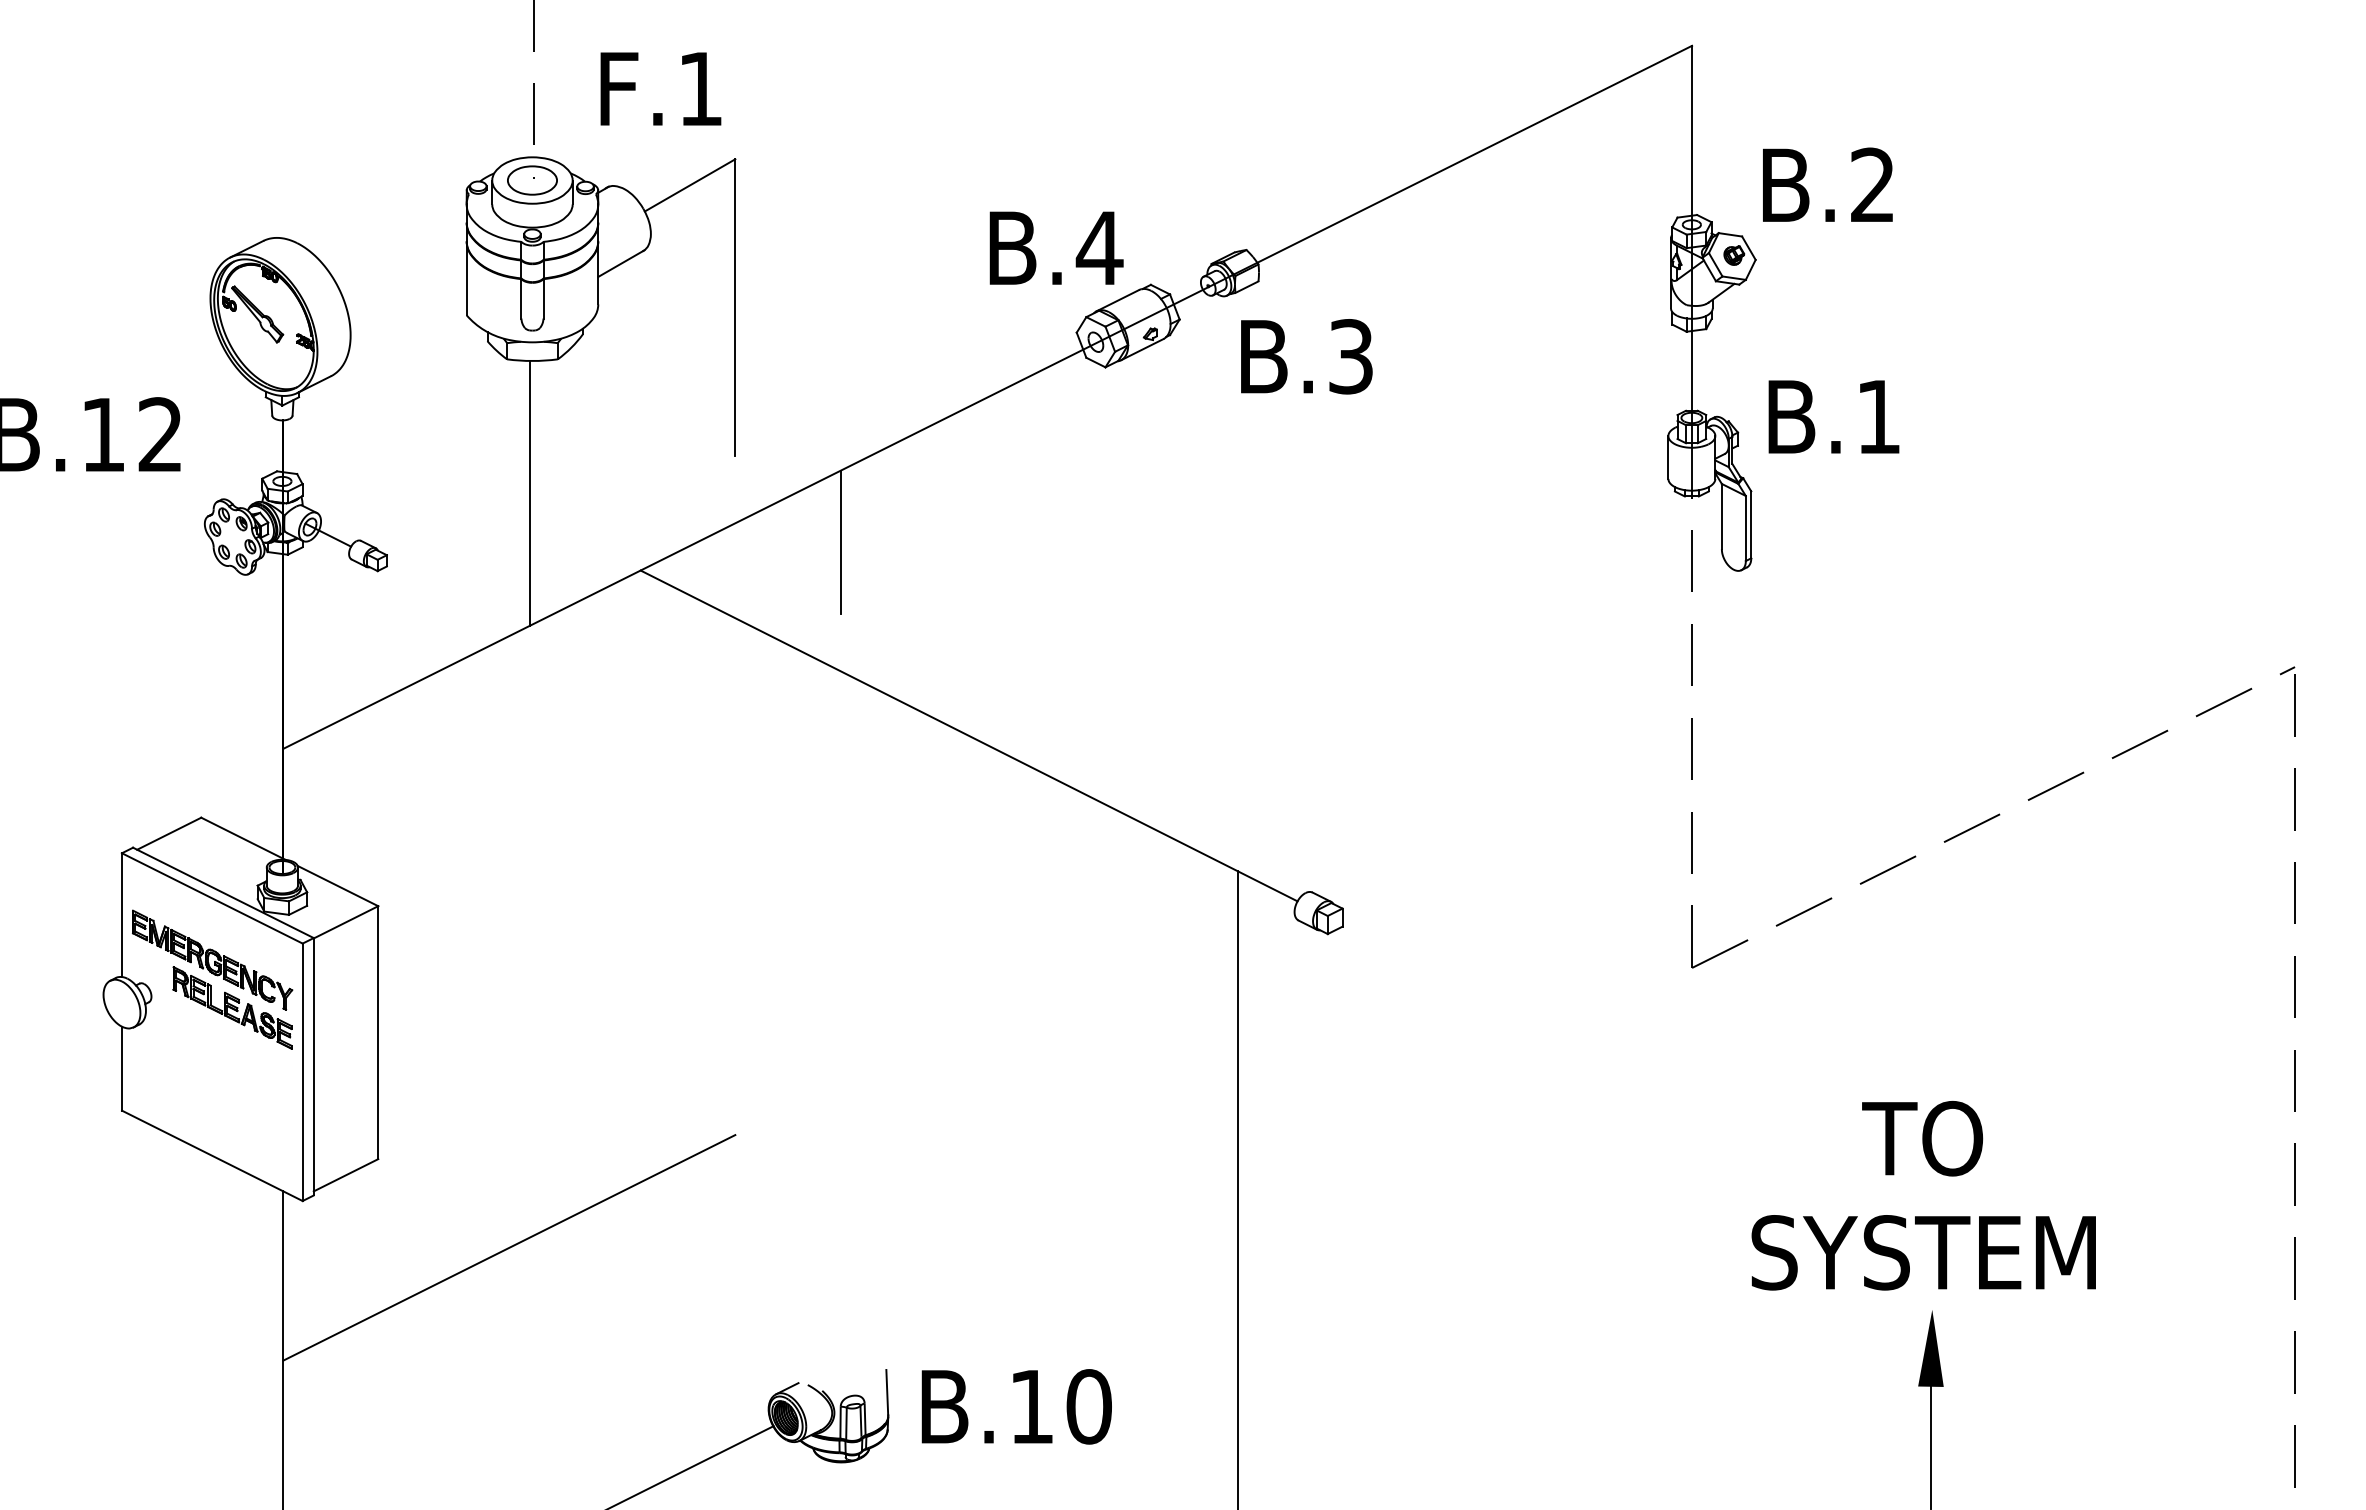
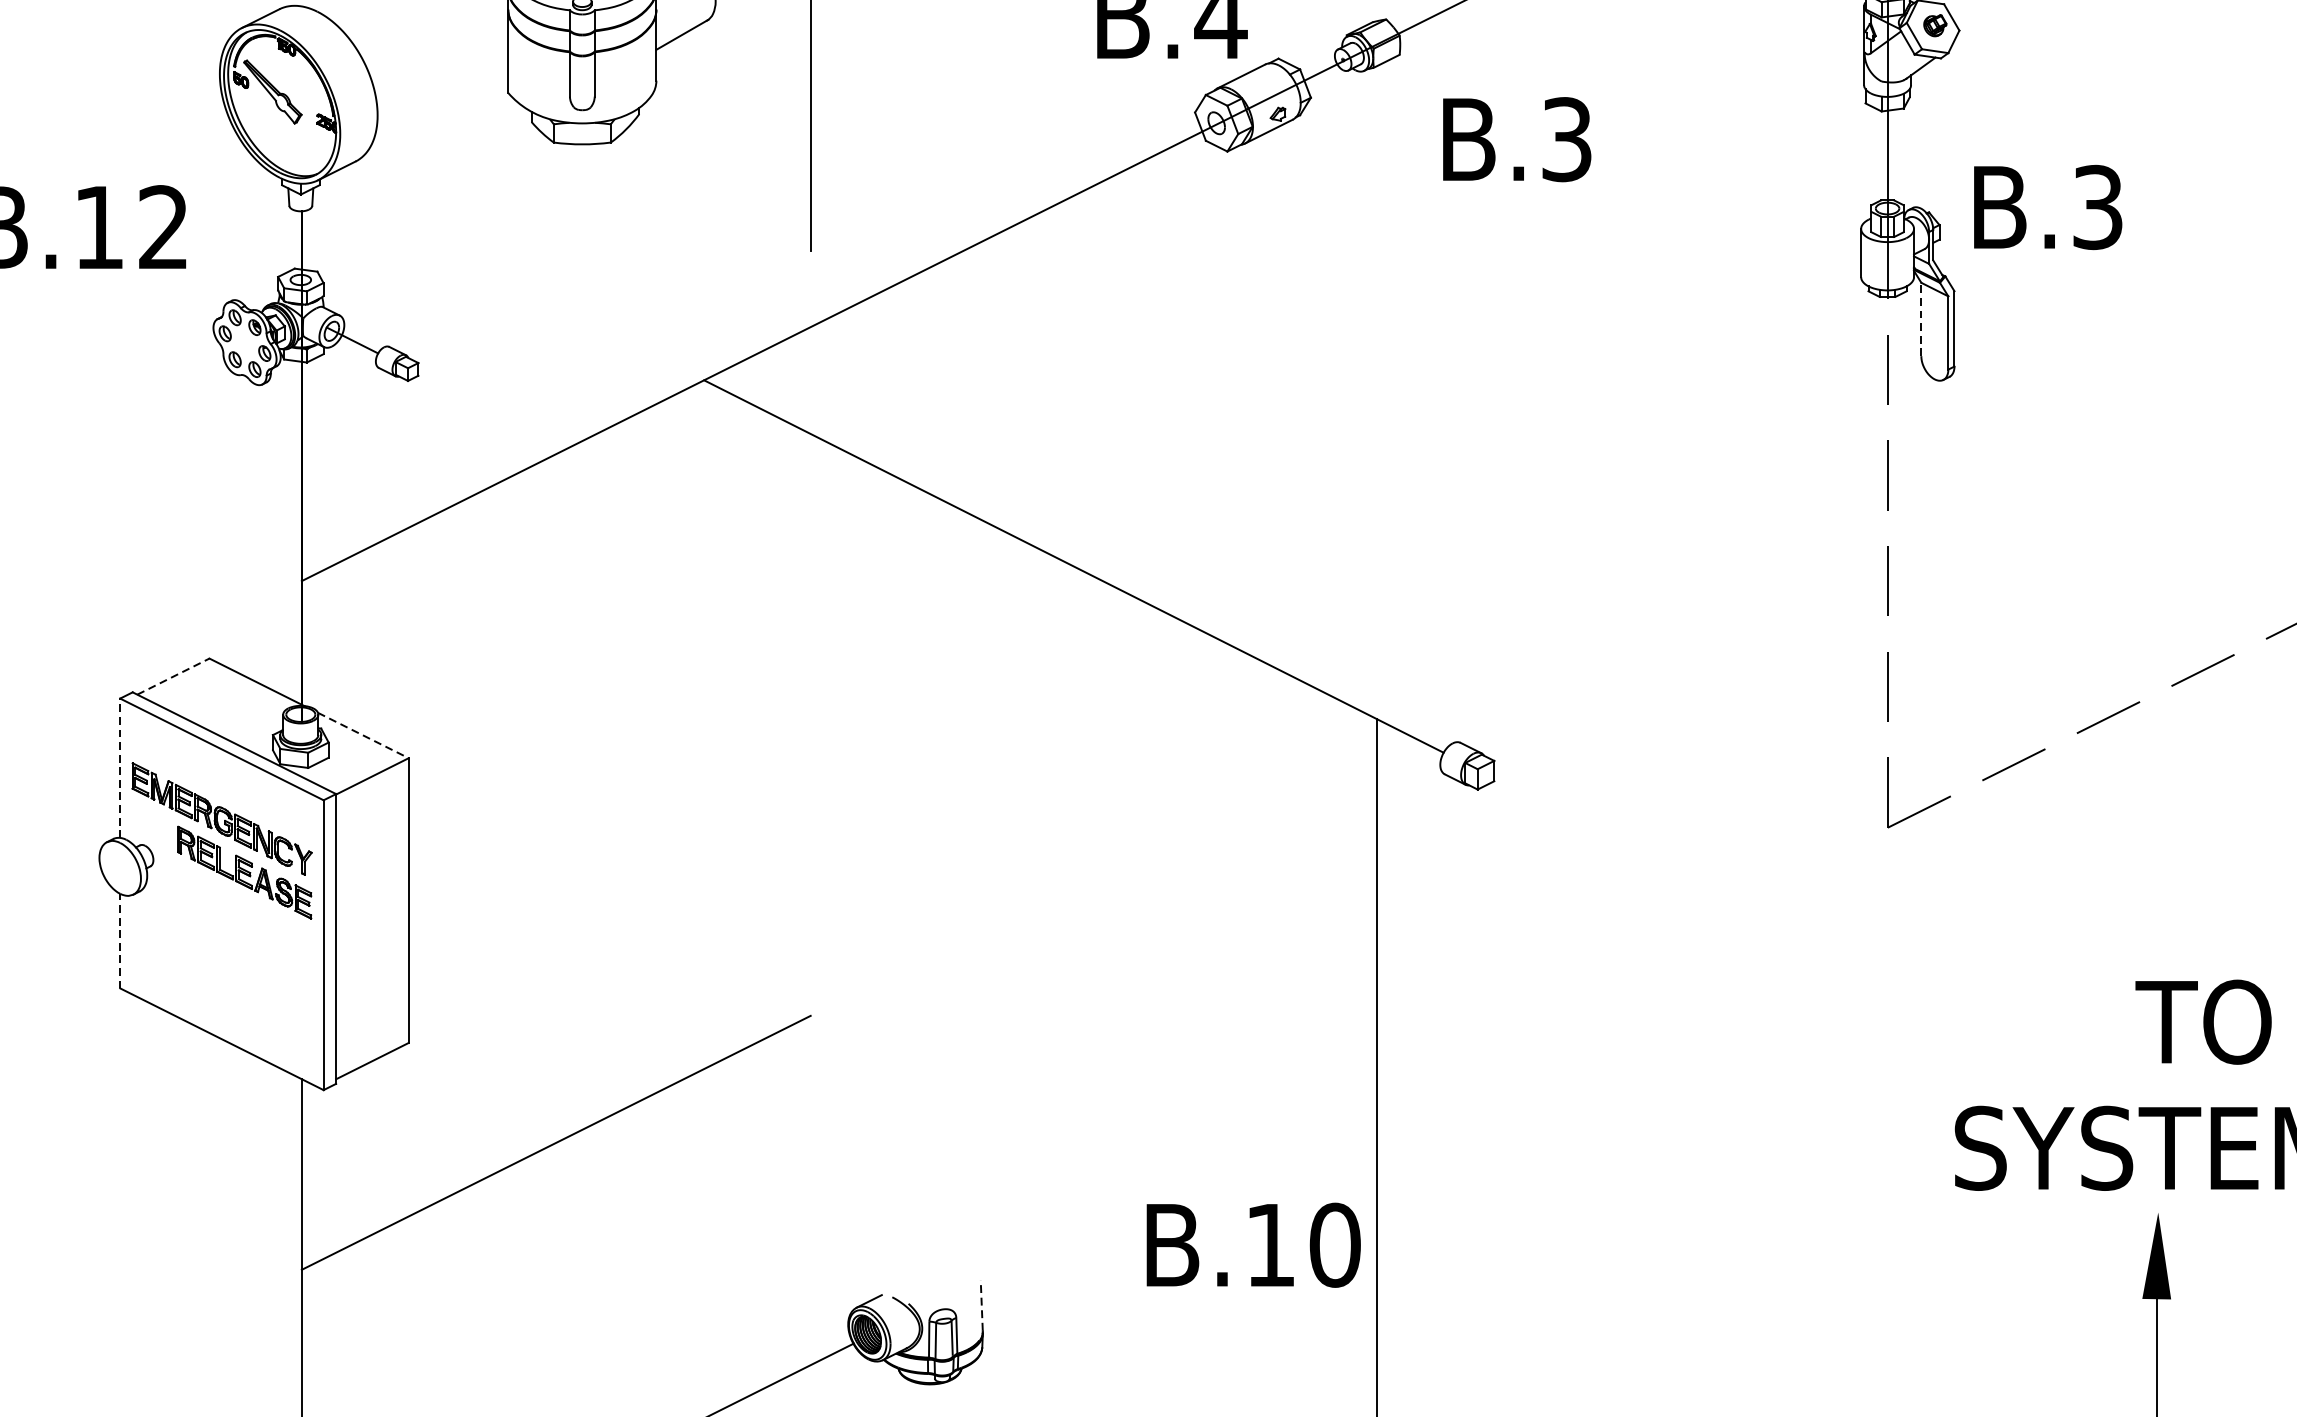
text: (1306, 356) -> (1516, 139), moved
text: (1878, 416) -> (2097, 206), B.1 -> B.3
line: (530, 493) -> (580, 293), removed
line: (1721, 516) -> (1920, 319), solid -> dashed
line: (840, 542) -> (929, 348), removed
line: (169, 833) -> (173, 676), solid -> dashed
line: (338, 886) -> (363, 736), solid -> dashed
line: (121, 915) -> (119, 768), solid -> dashed
line: (121, 1068) -> (119, 940), solid -> dashed
text: (1922, 1138) -> (2203, 1021), moved
line: (887, 1391) -> (982, 1304), solid -> dashed
text: (1016, 1406) -> (1253, 1244), moved

